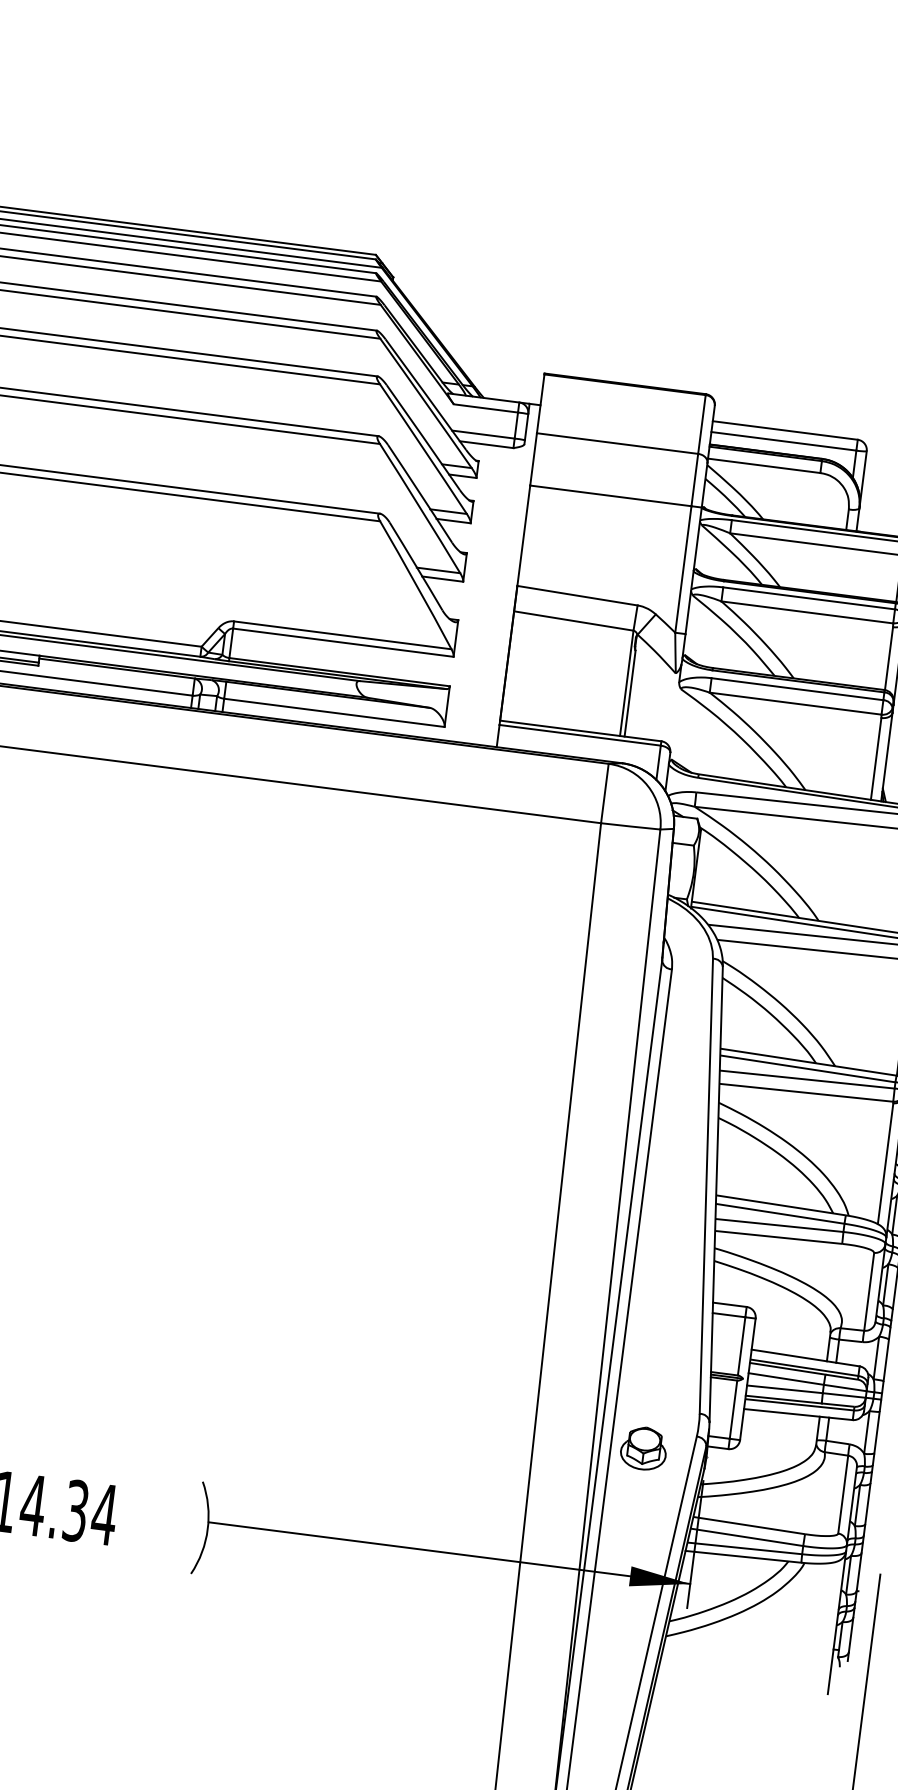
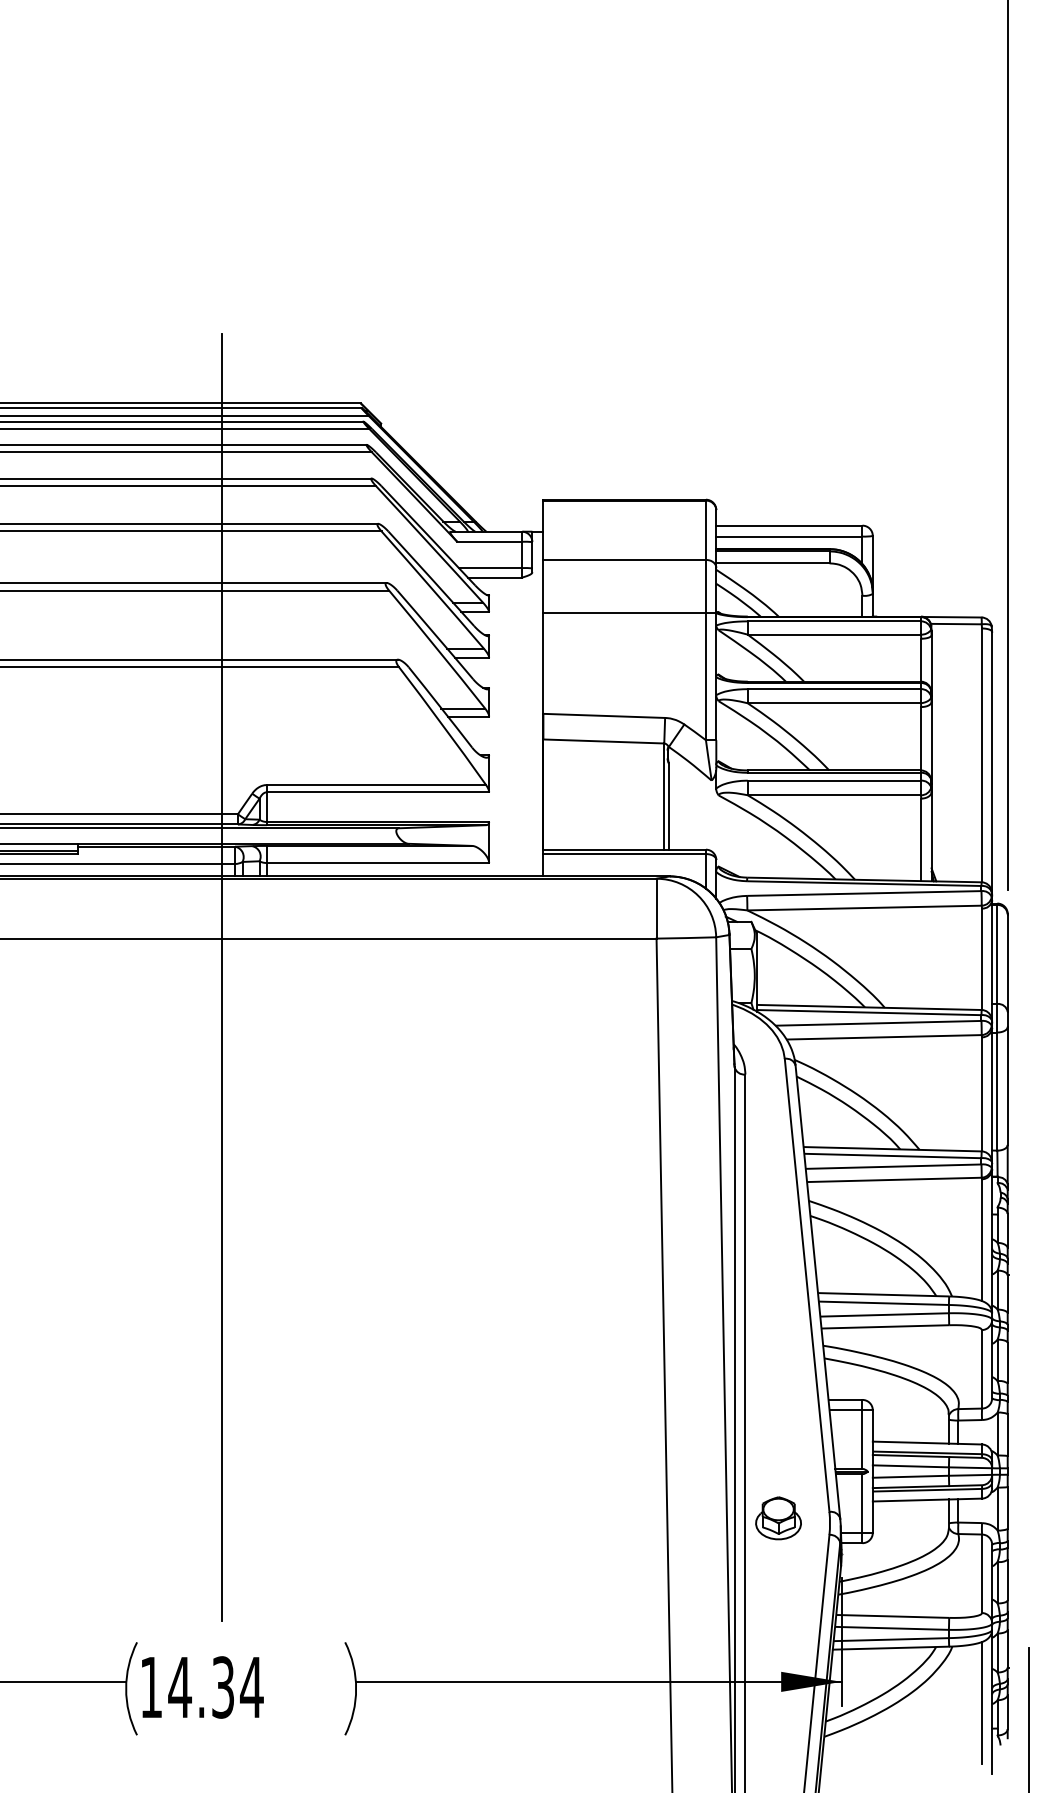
line: (164, 806) -> (221, 977), added
part: (643, 1448) -> (778, 1518), moved
line: (827, 1622) -> (982, 1702), added

